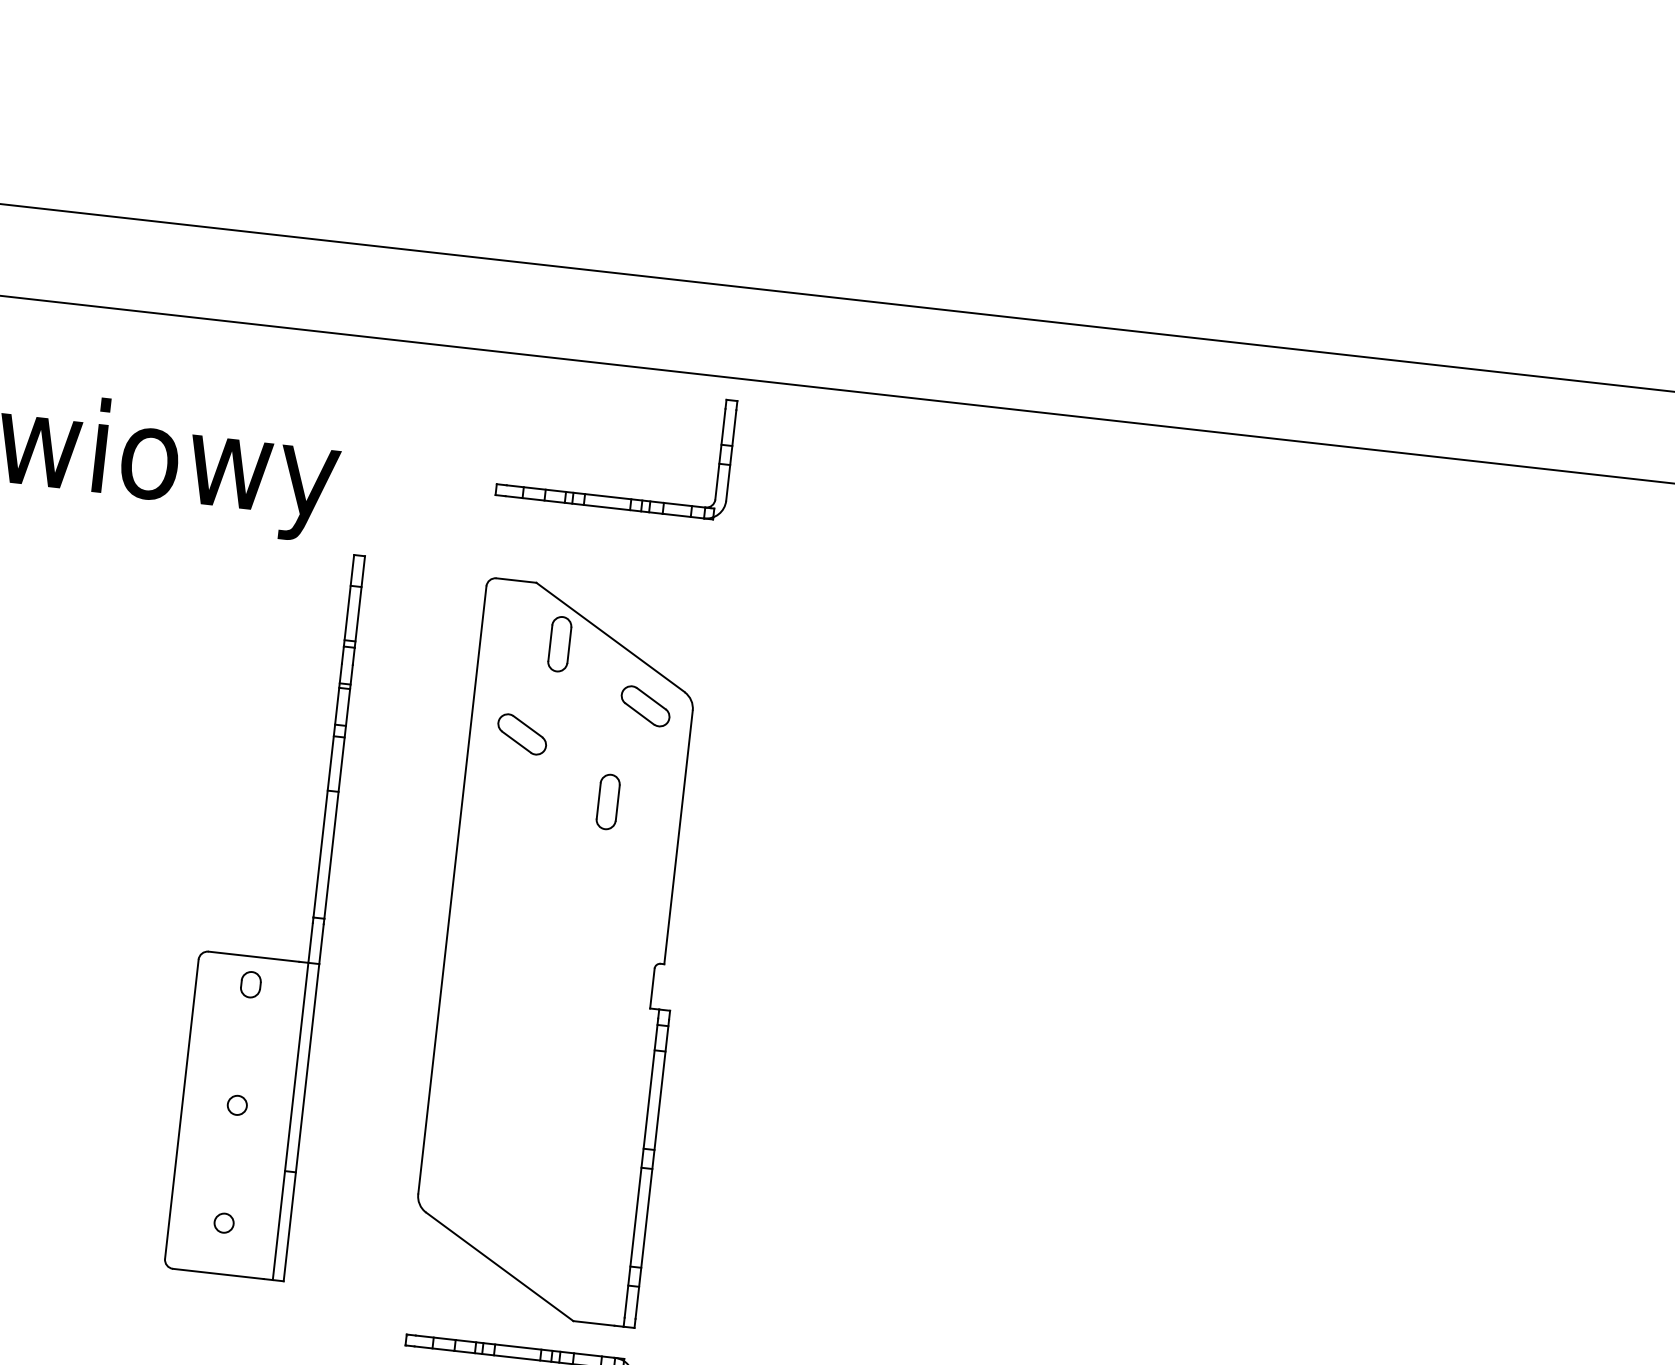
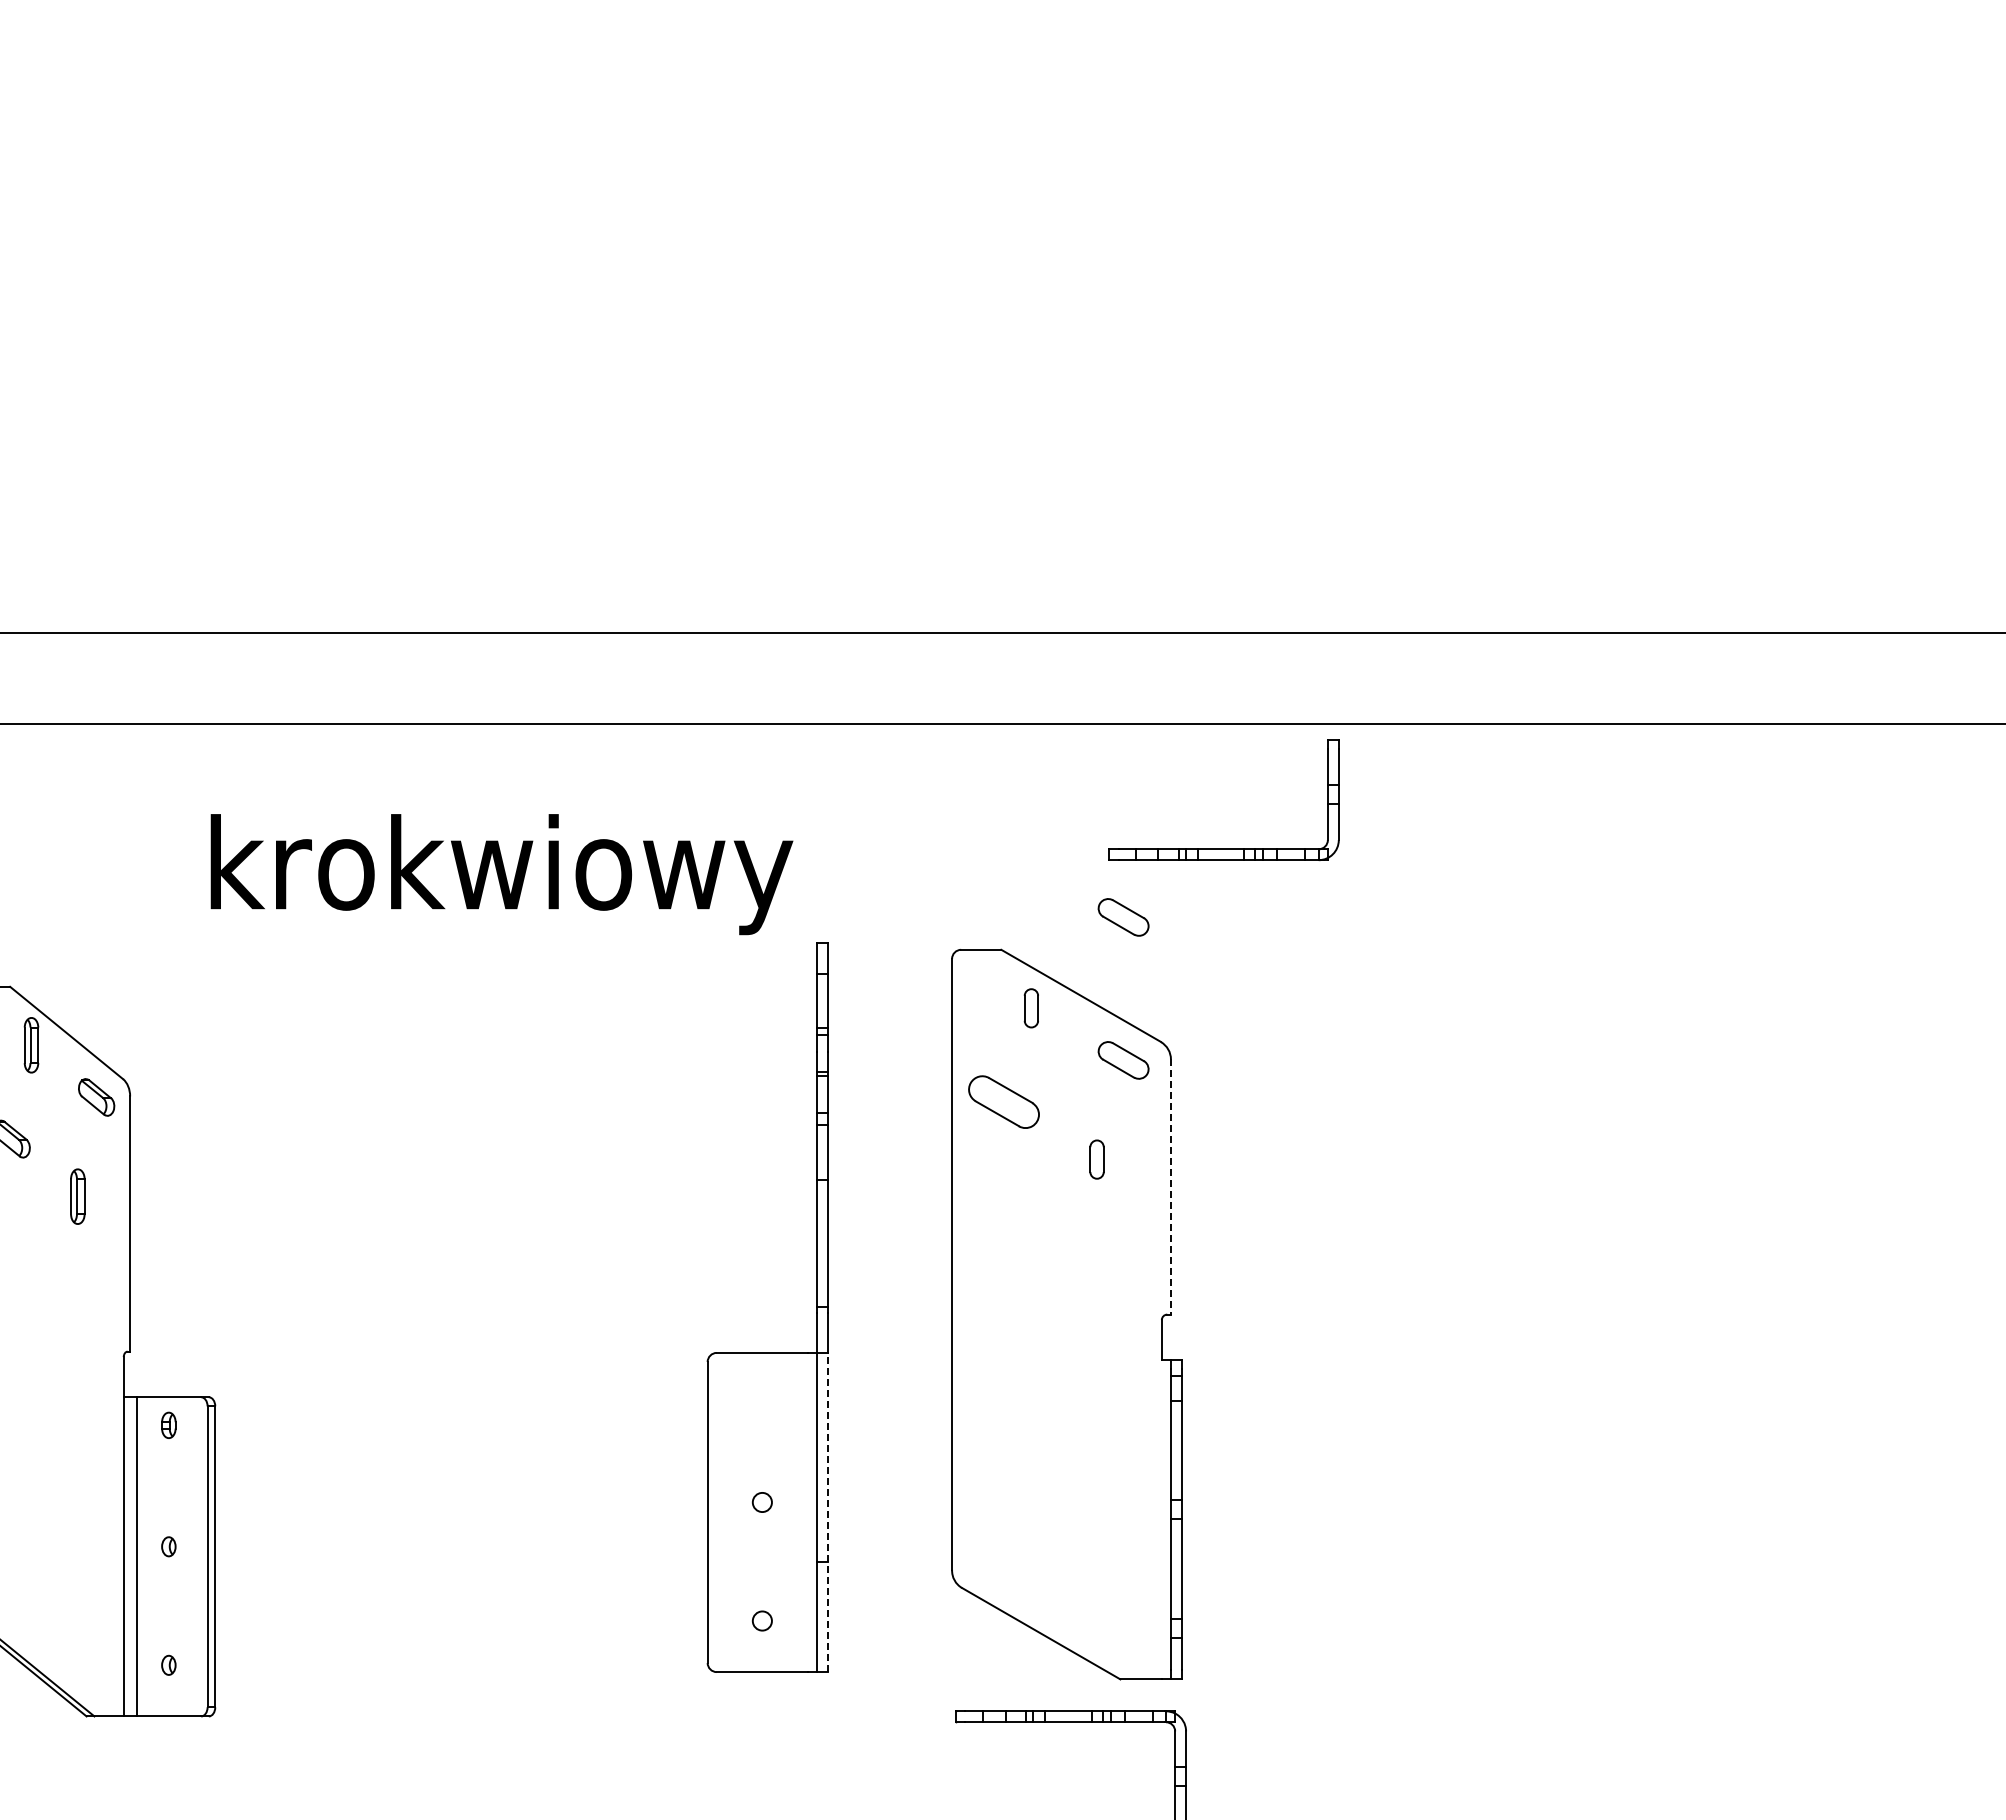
part: (610, 496) -> (1223, 848), moved
part: (661, 564) -> (1123, 917), added
part: (559, 644) -> (1031, 1008), size x0.7
part: (522, 733) -> (1004, 1101), size x1.4
part: (607, 801) -> (1096, 1159), size x0.7
line: (678, 837) -> (1170, 1187), solid -> dashed
part: (251, 984) -> (762, 1380), removed
line: (301, 1122) -> (828, 1512), solid -> dashed

